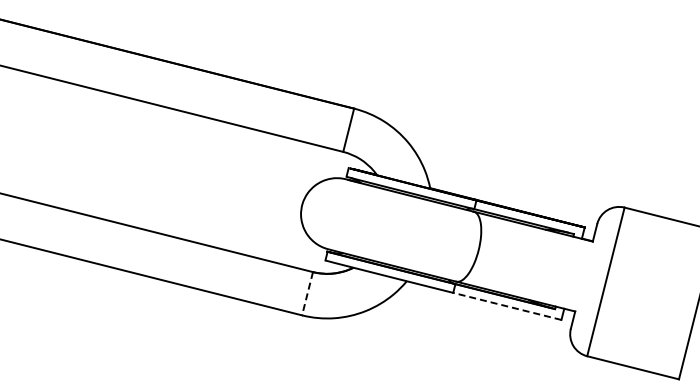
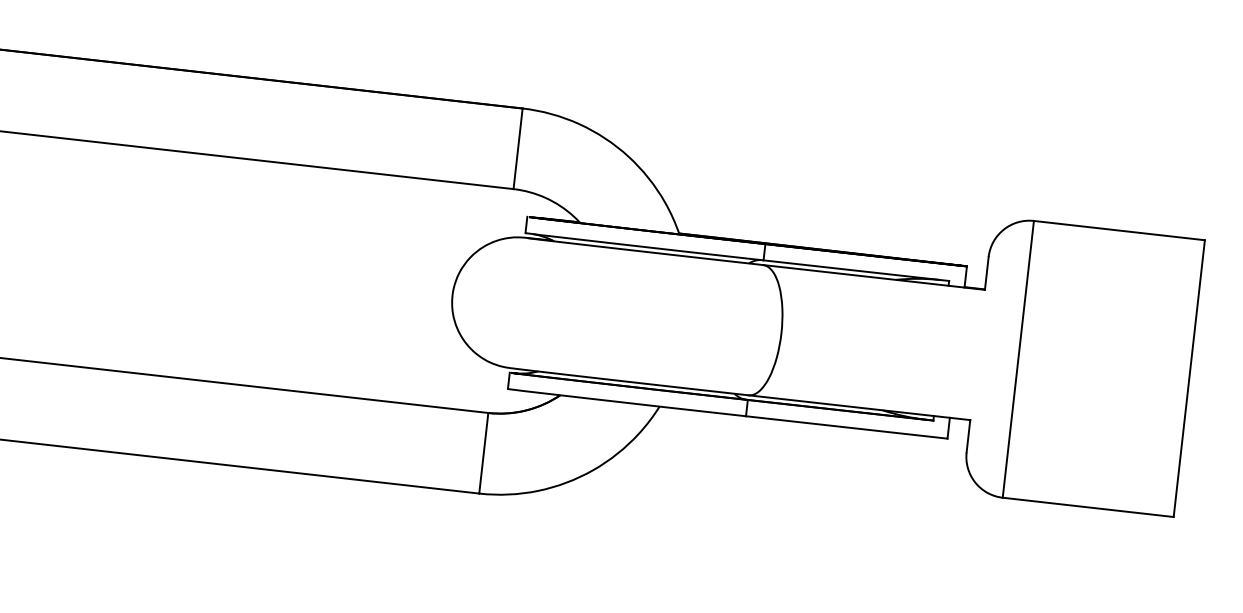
line: (307, 294) -> (483, 454), dashed -> solid
line: (507, 306) -> (847, 427), dashed -> solid

